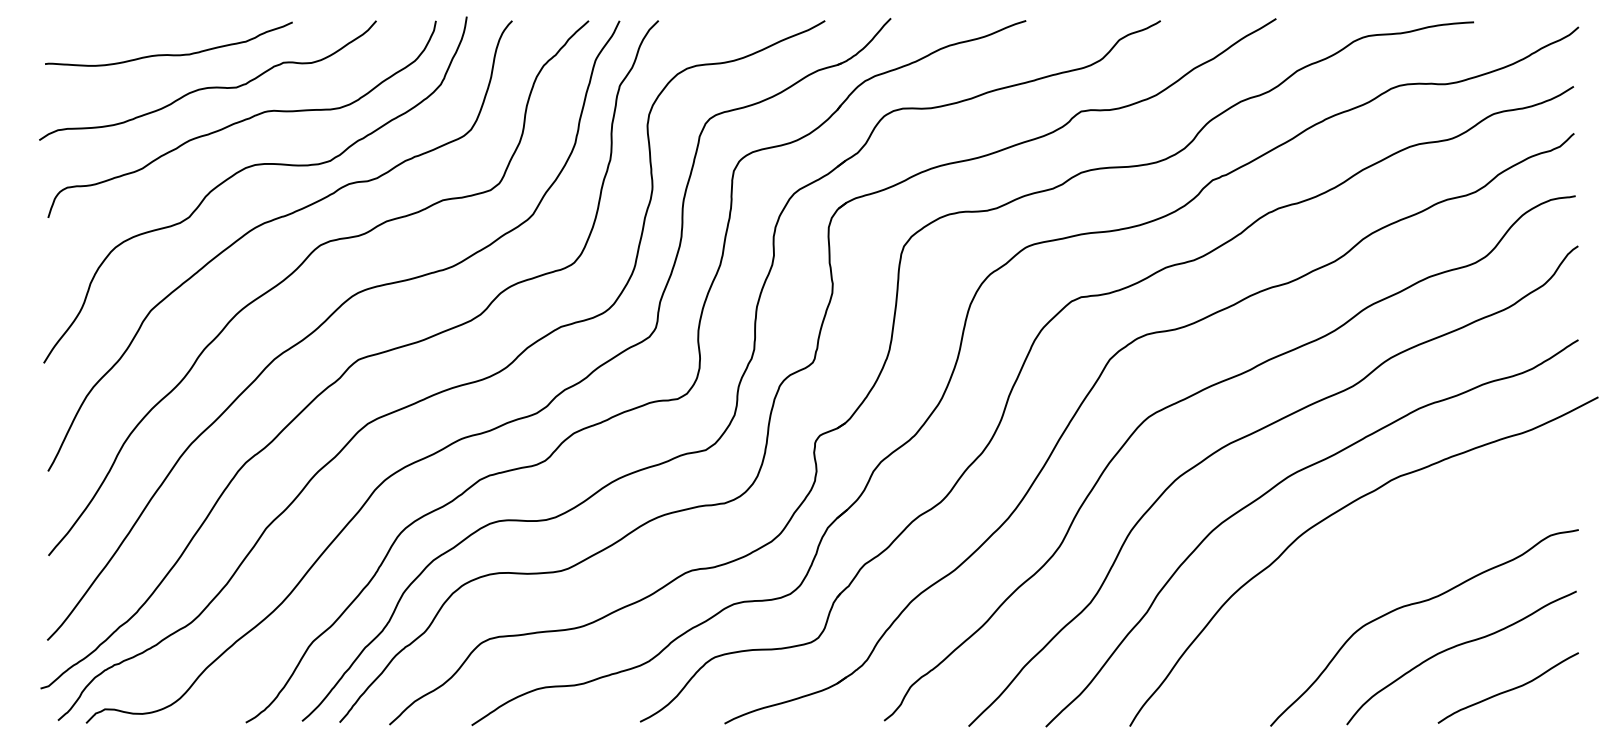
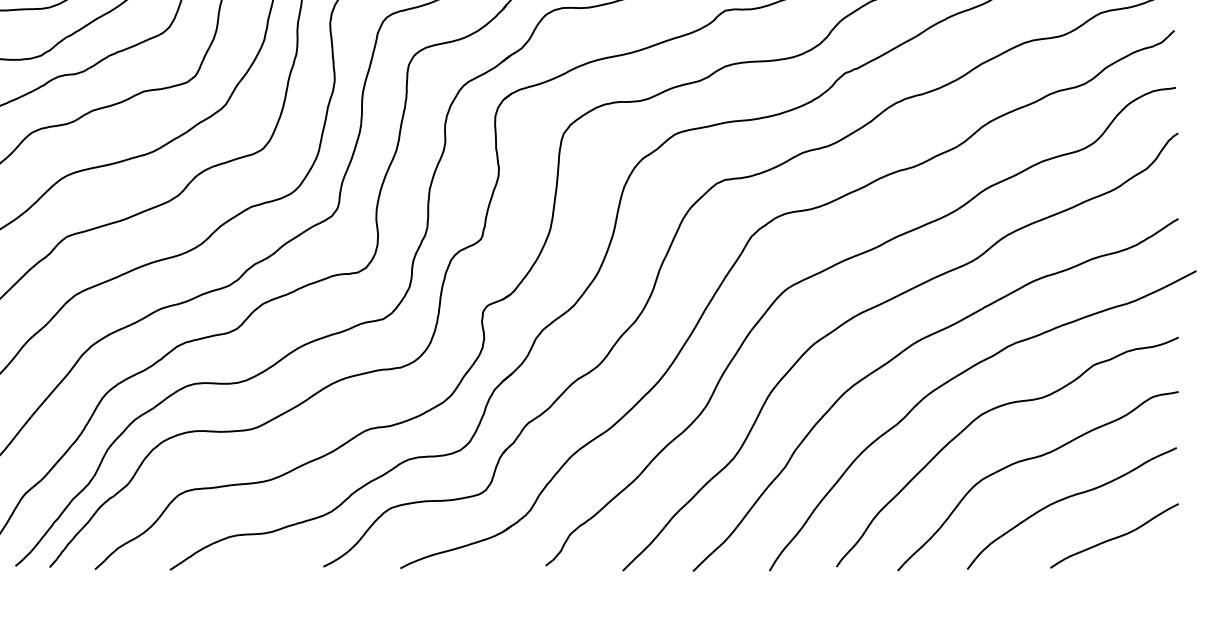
curve: (1369, 552) -> (987, 412), added

